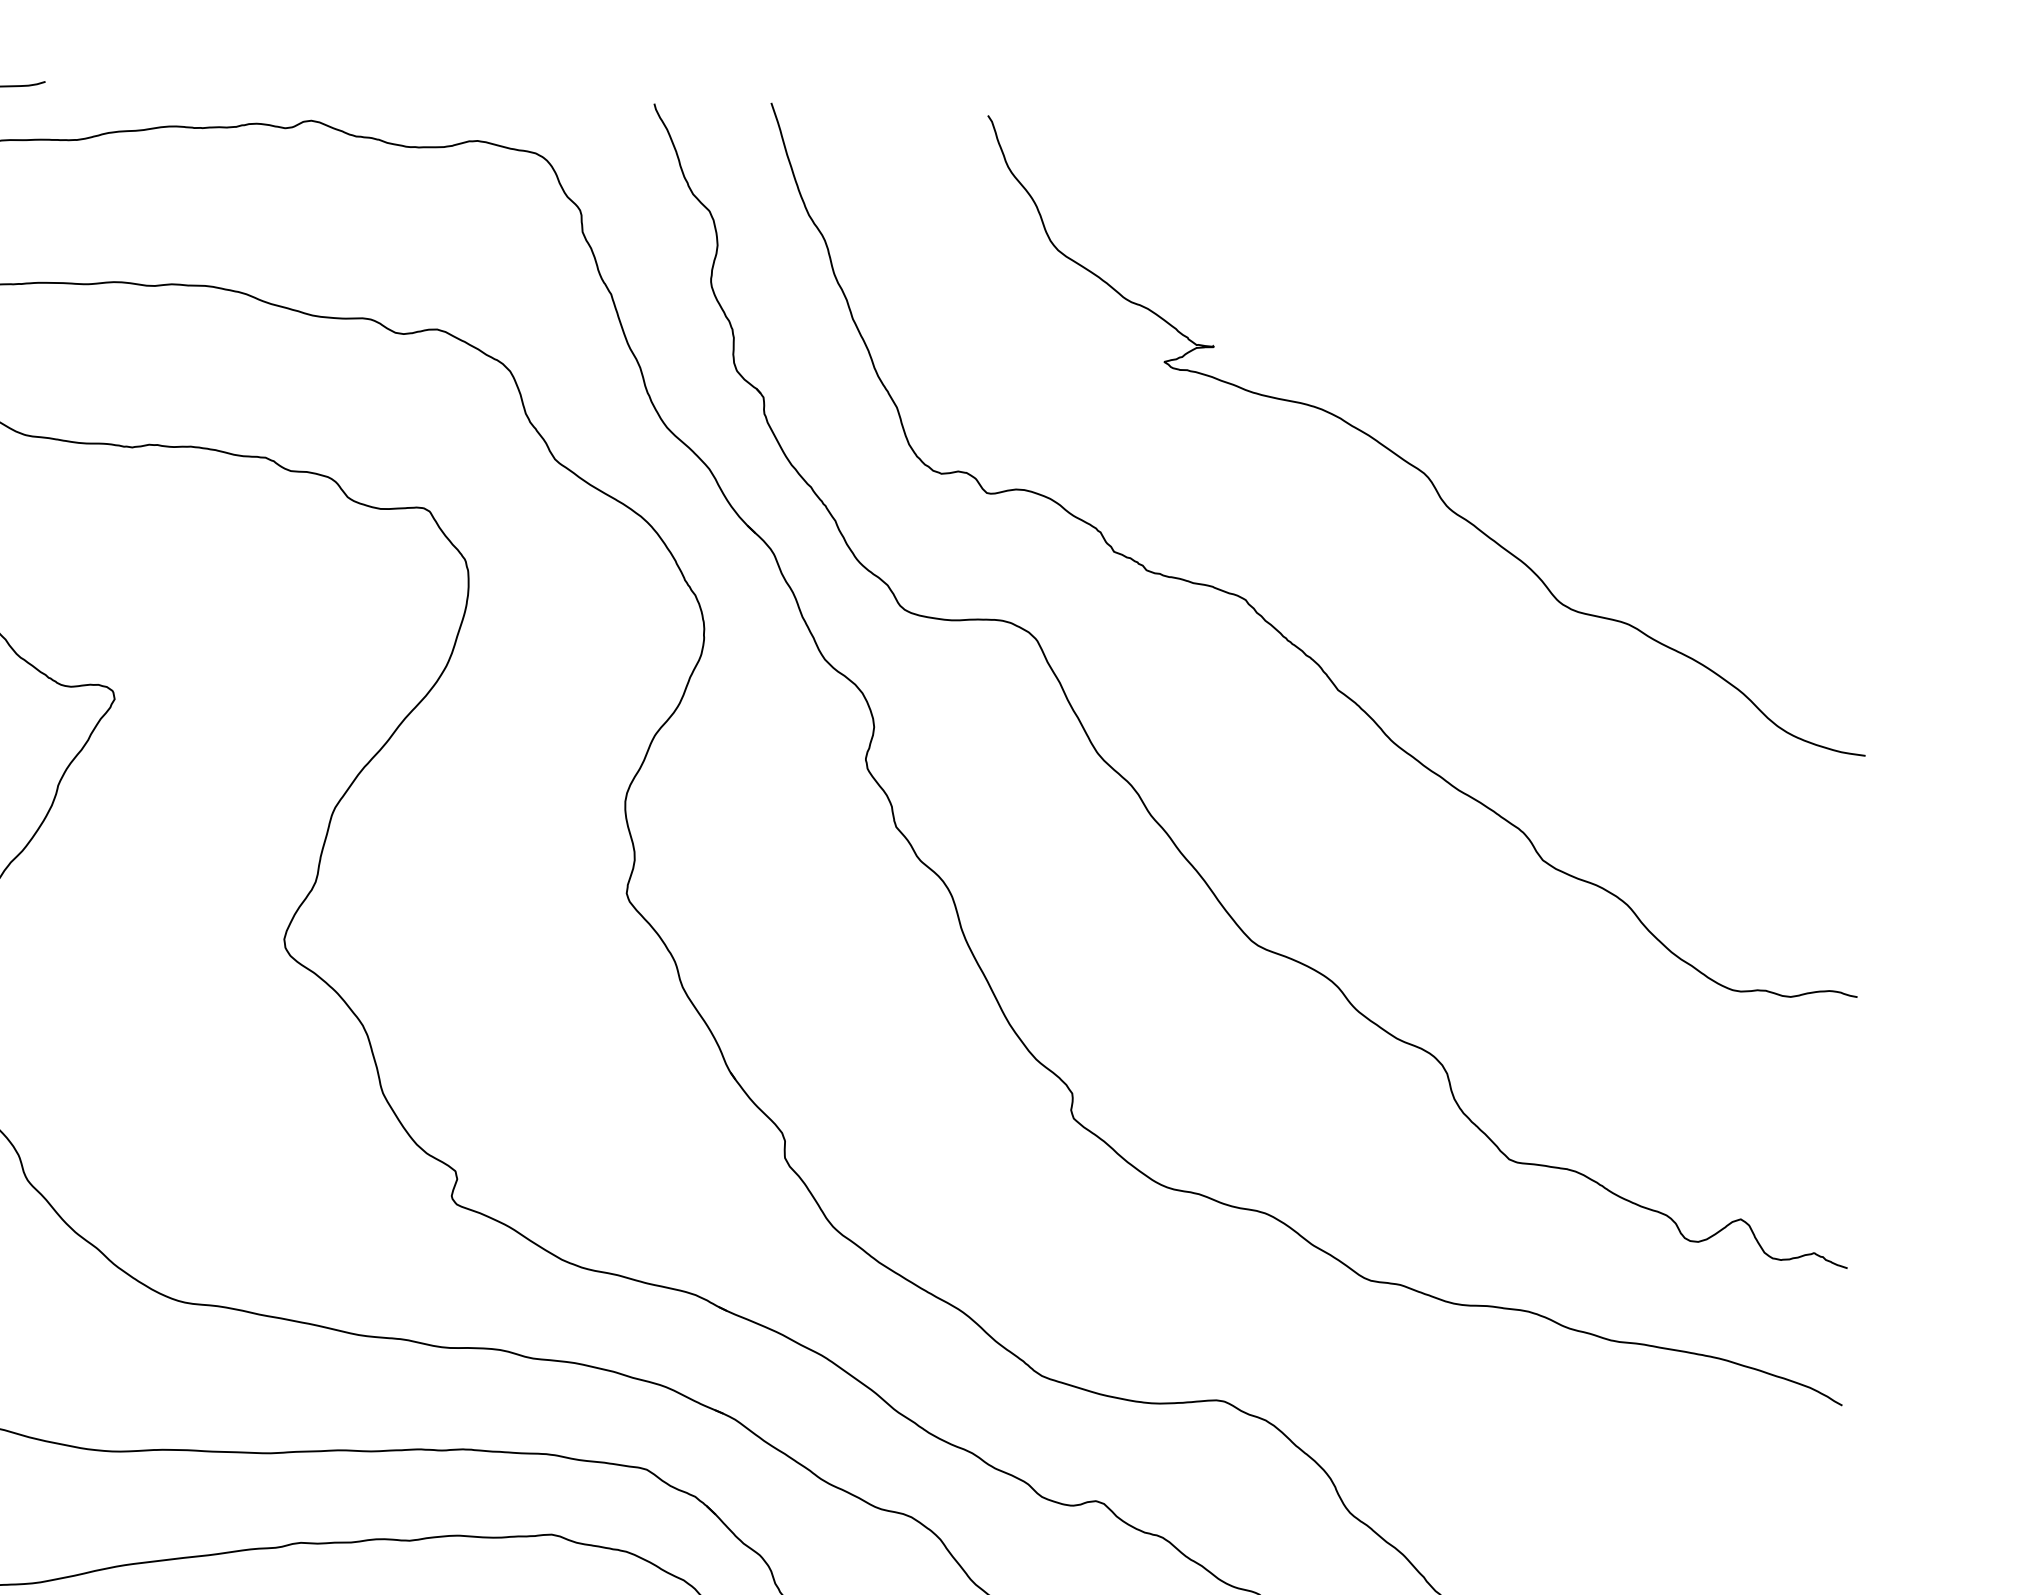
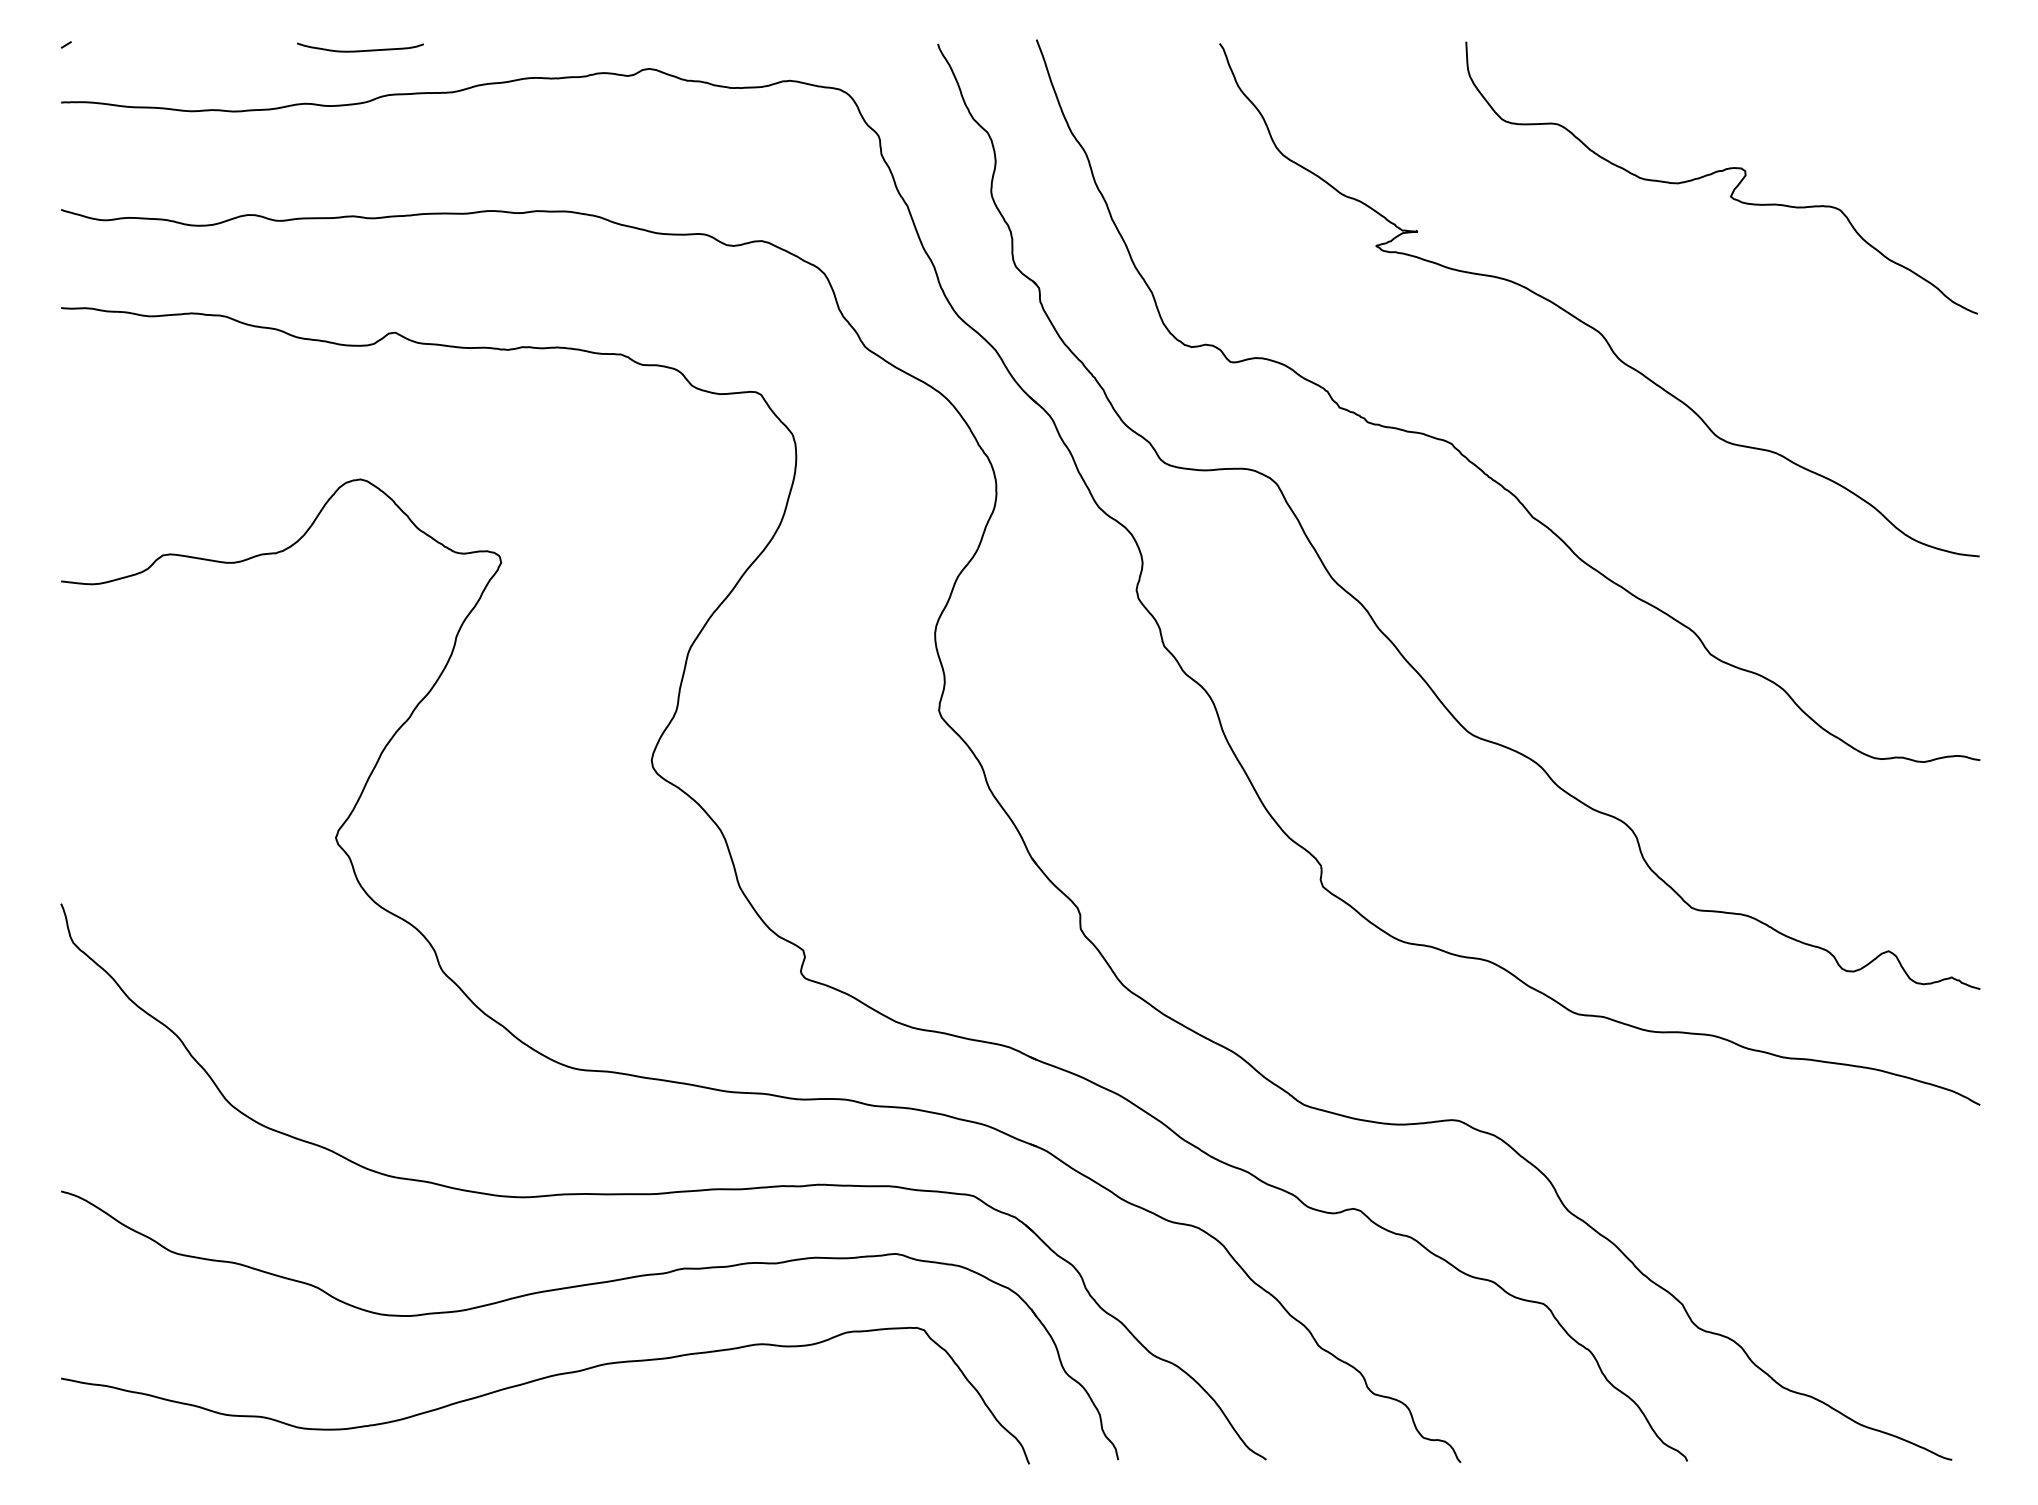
curve: (1572, 289) -> (1718, 172), added

